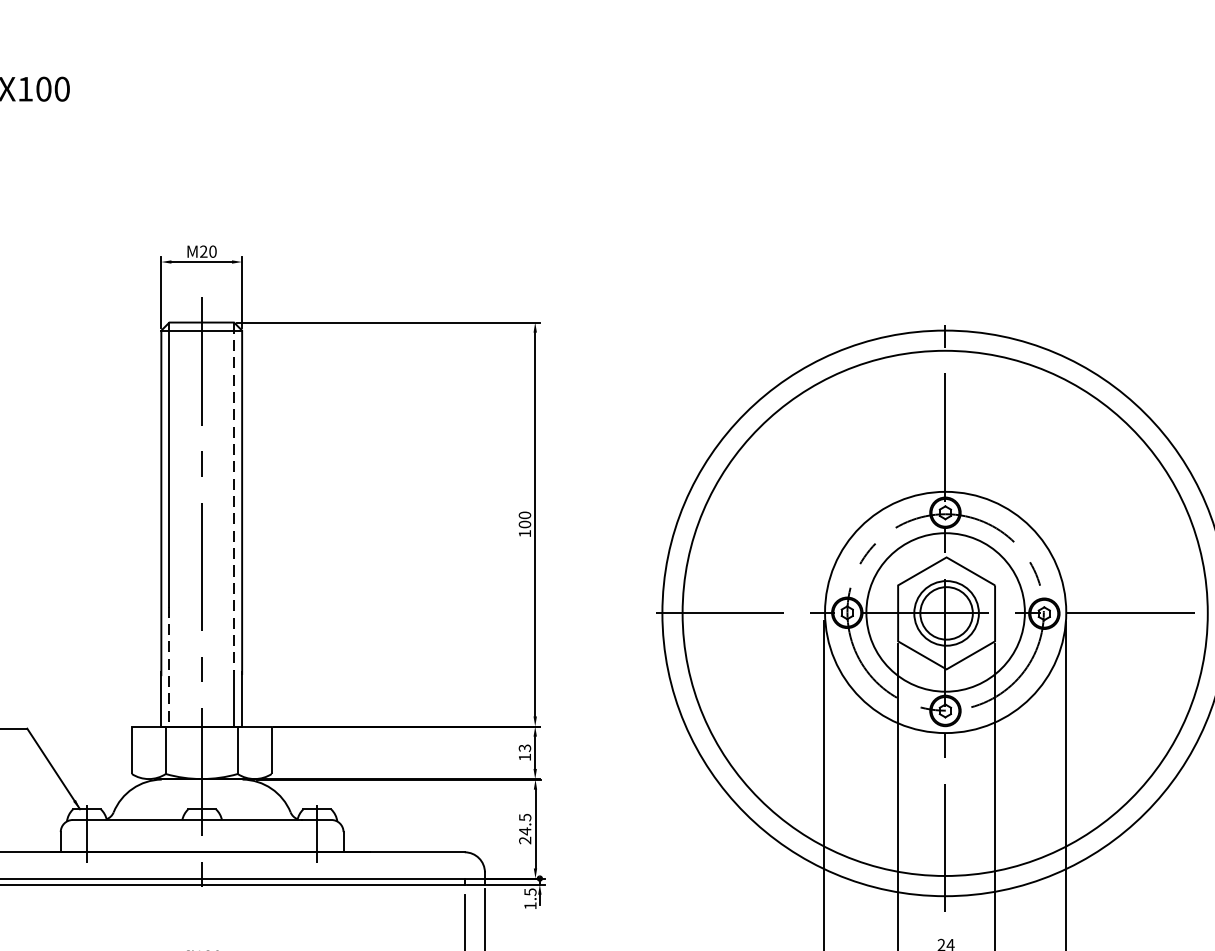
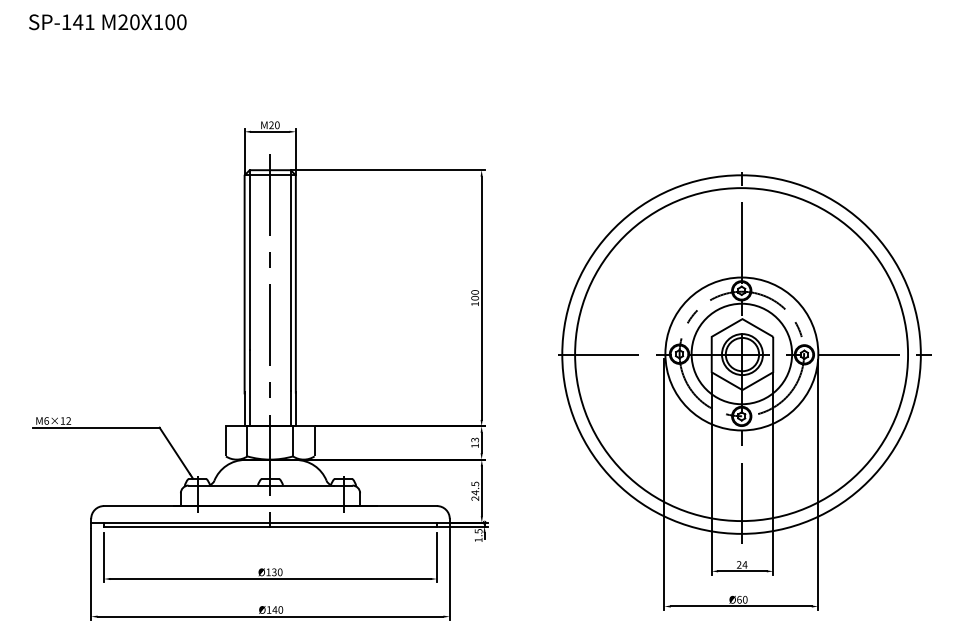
line: (233, 496) -> (290, 280), dashed -> solid
line: (169, 666) -> (249, 388), dashed -> solid

